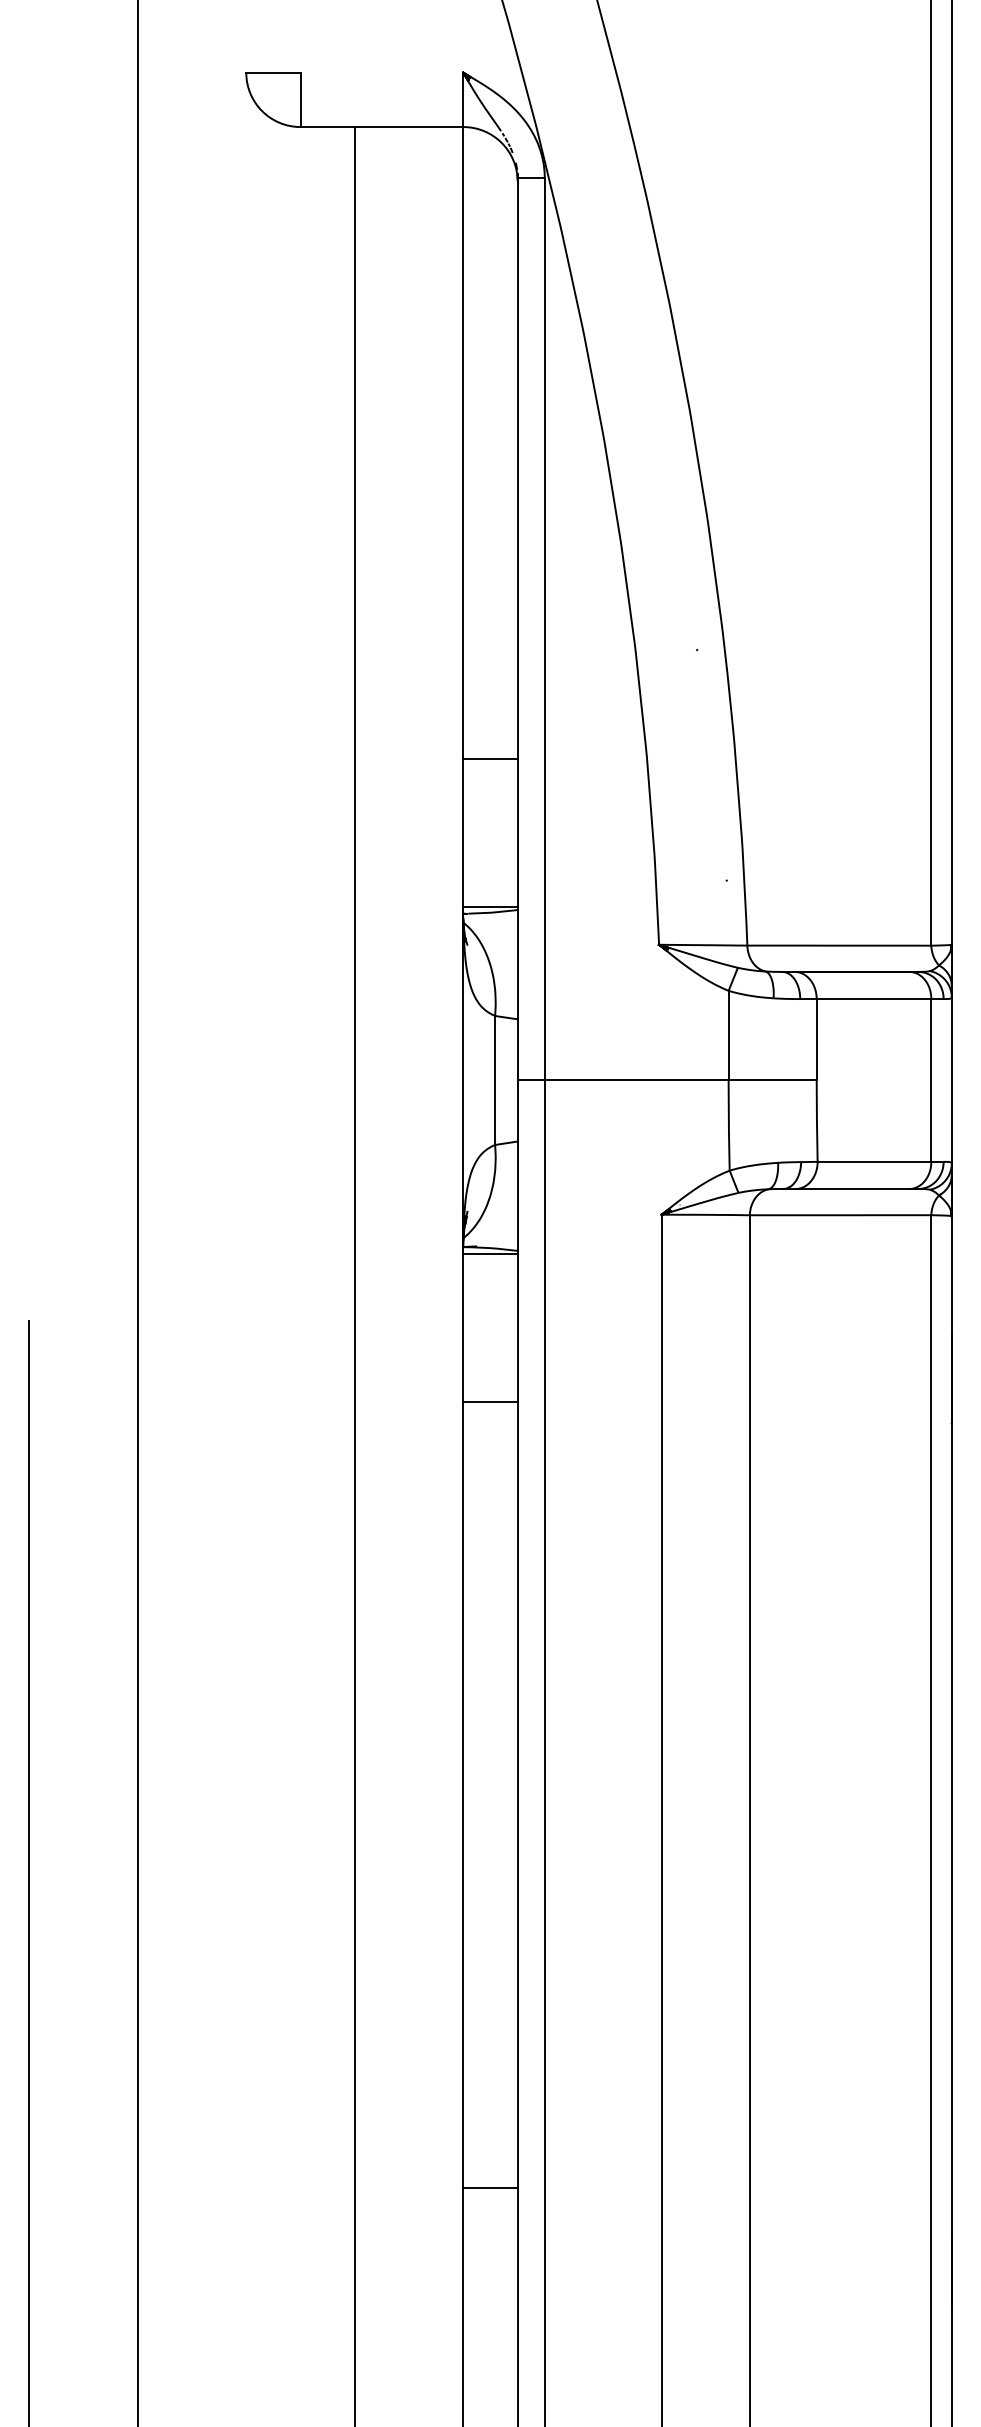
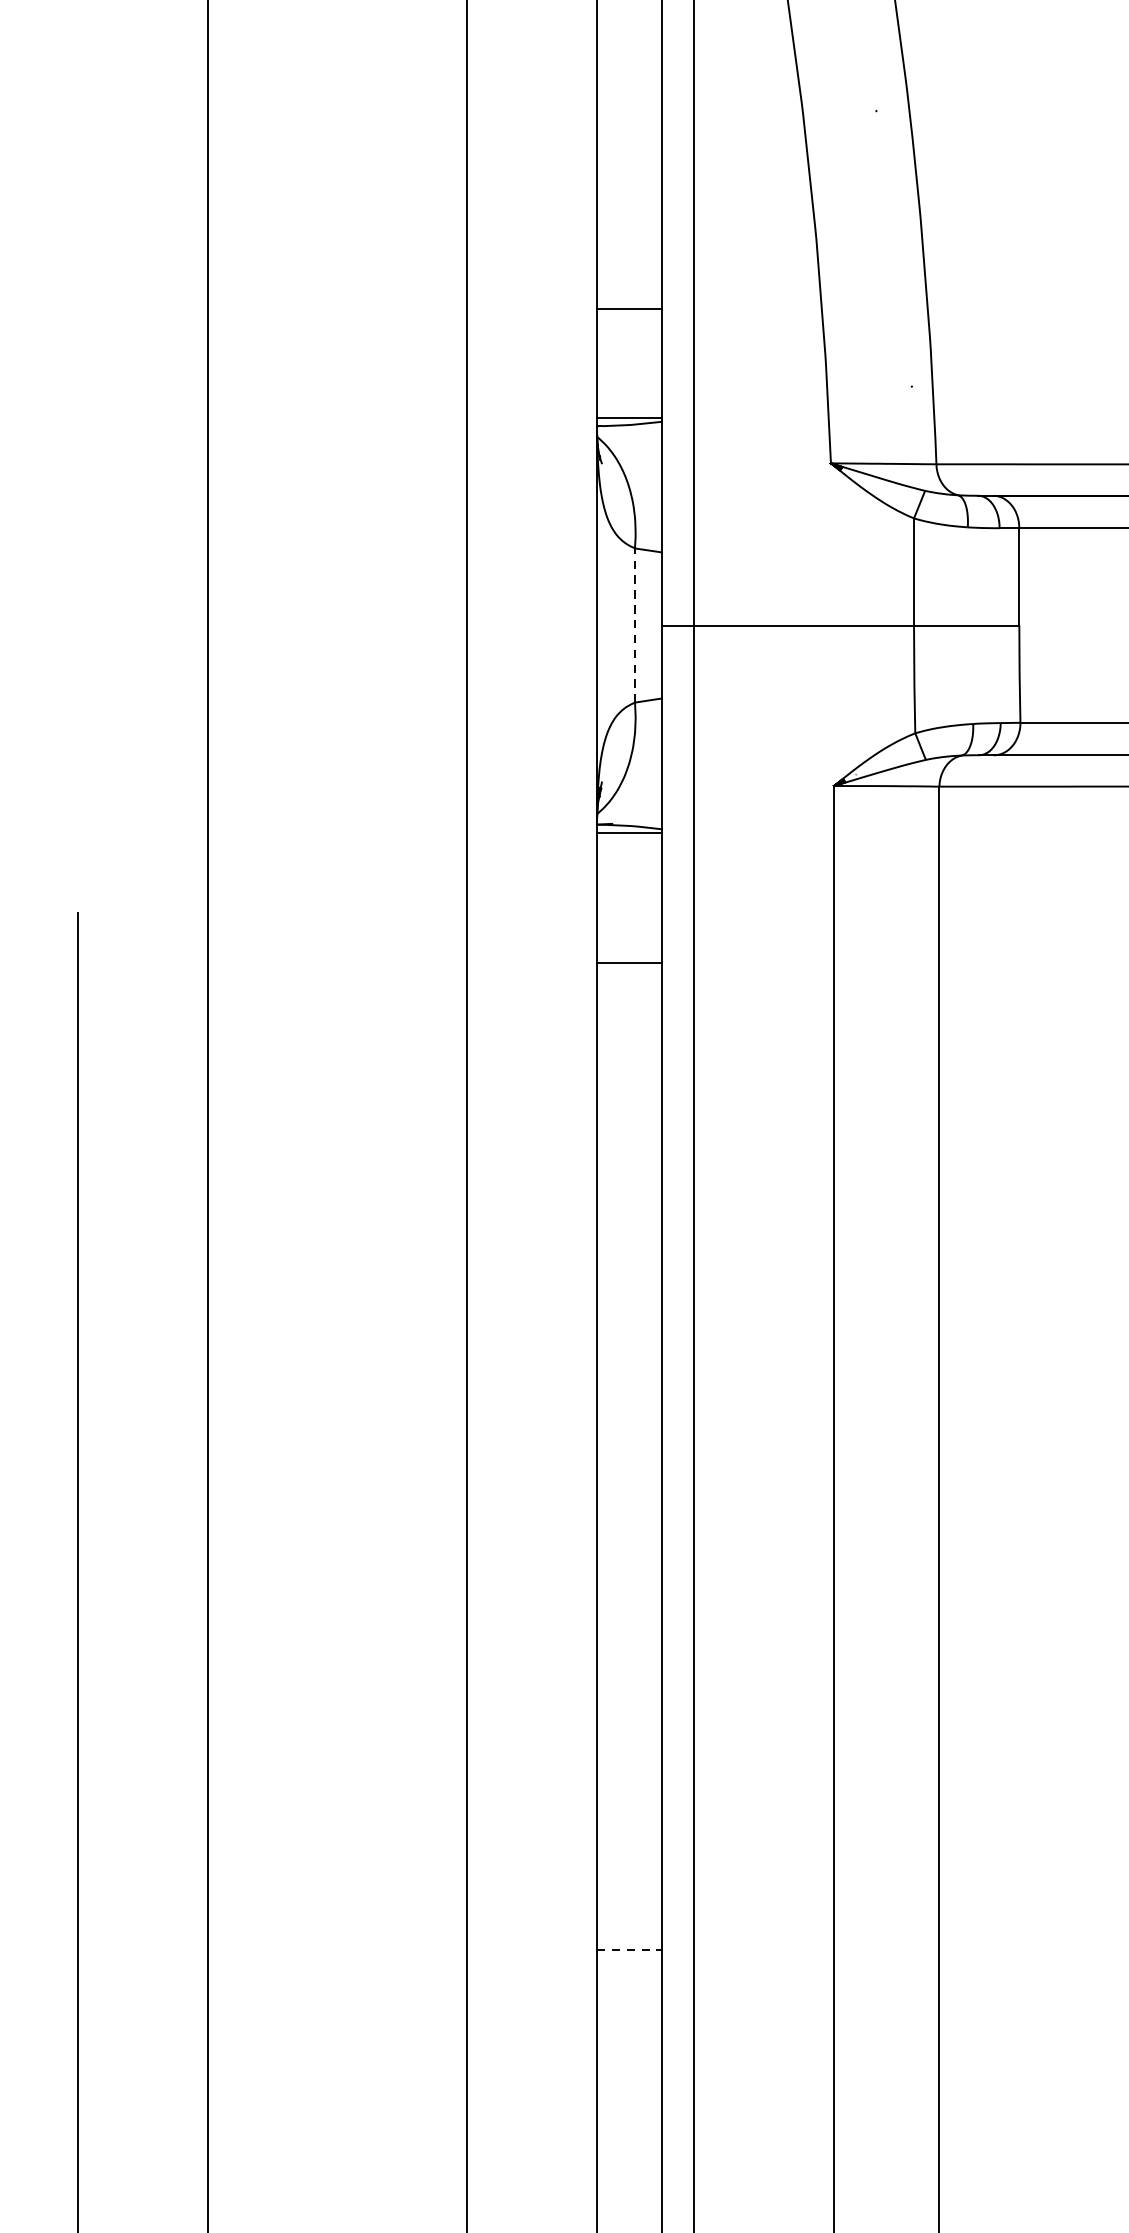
line: (490, 759) -> (629, 309), moved
line: (495, 1080) -> (635, 625), solid -> dashed
line: (490, 1401) -> (629, 962), moved
line: (490, 2188) -> (629, 1949), solid -> dashed

